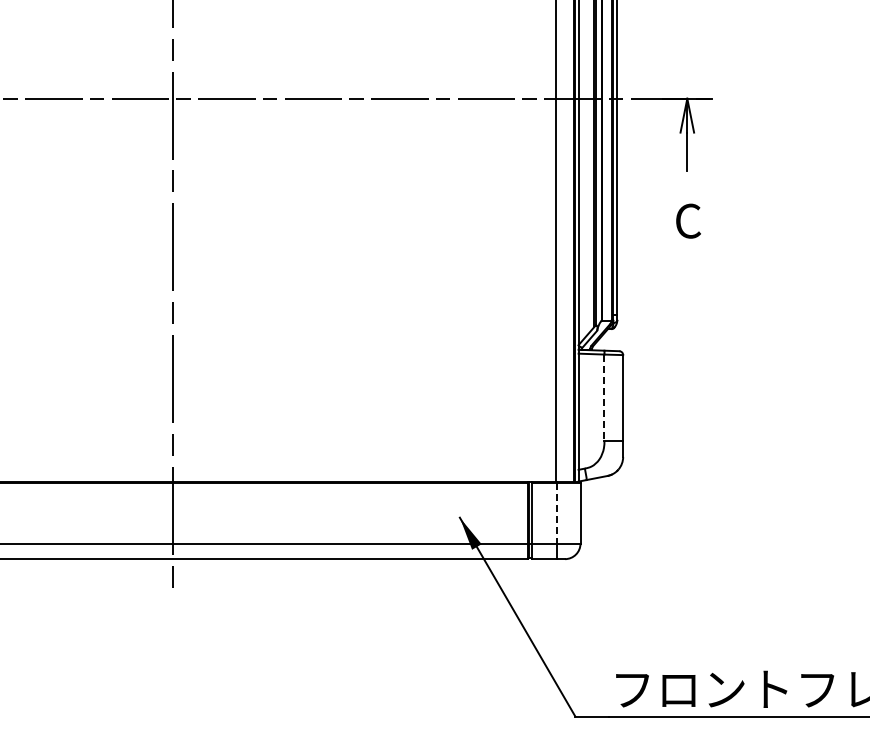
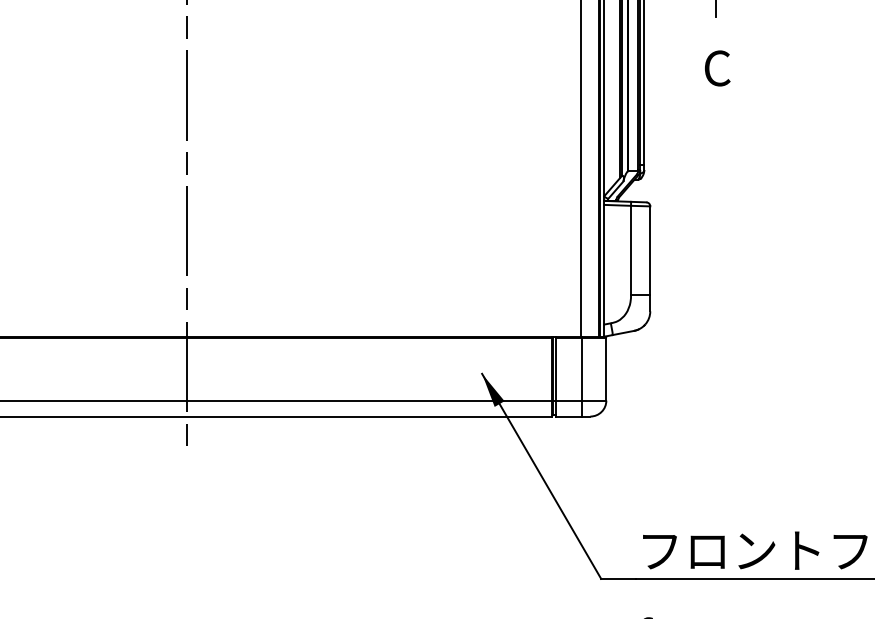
line: (604, 398) -> (631, 251), dashed -> solid
line: (557, 513) -> (582, 369), dashed -> solid

